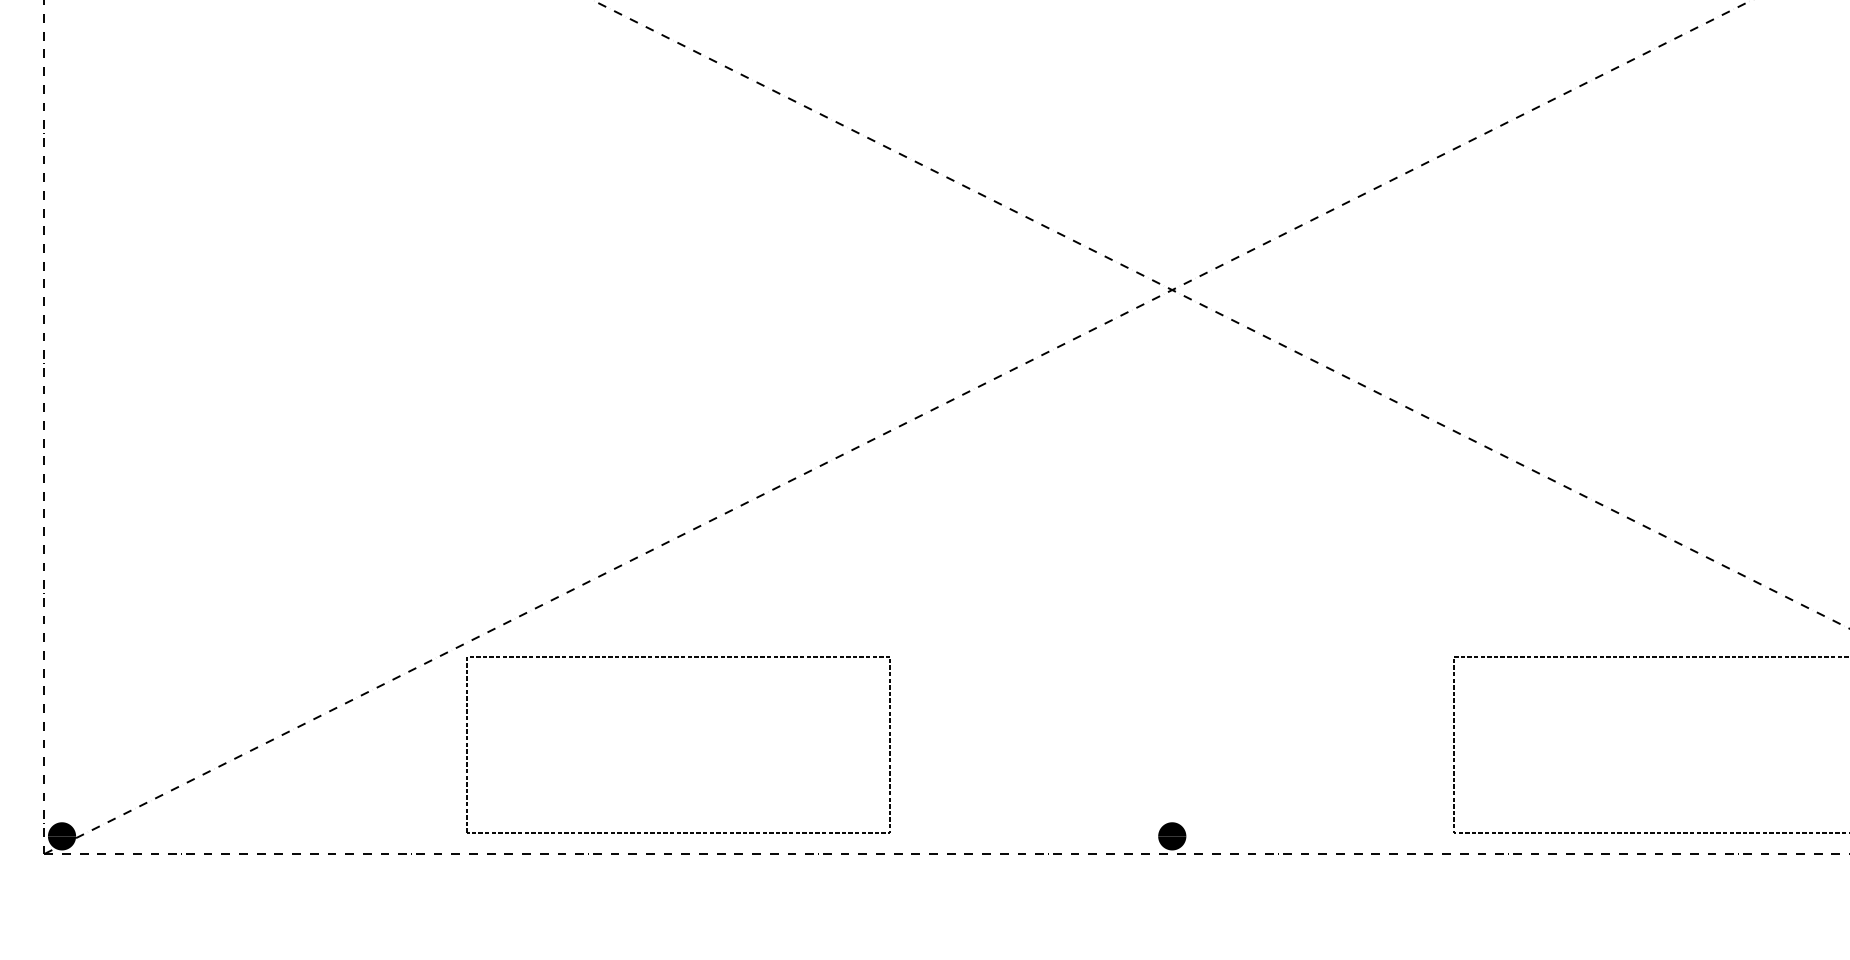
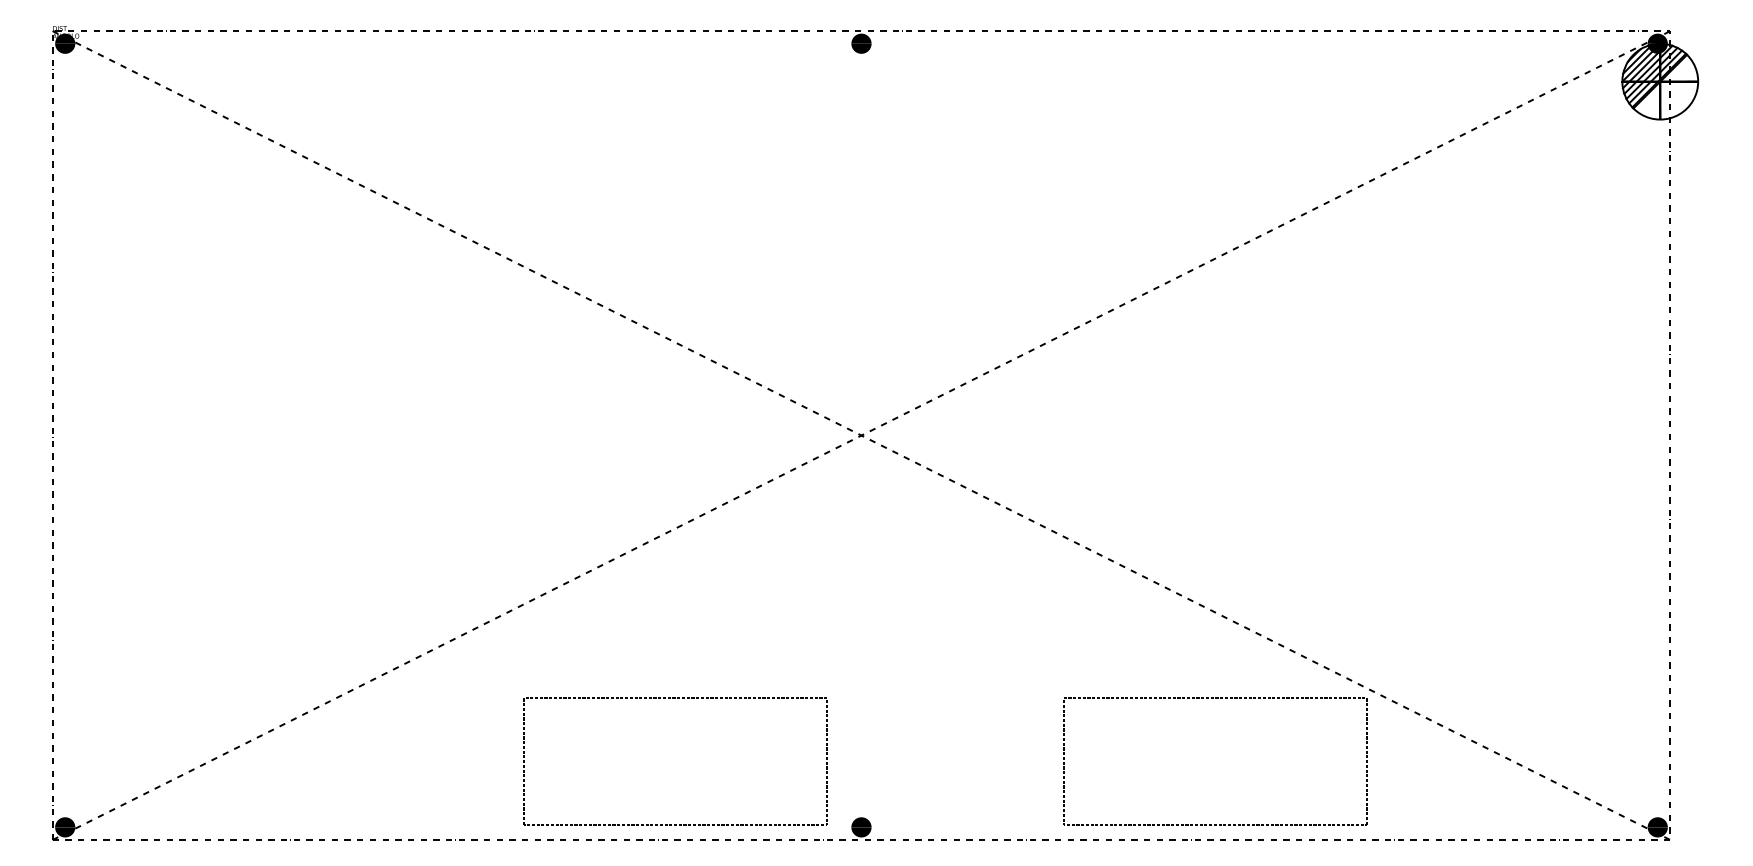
part: (678, 656) -> (675, 698), moved

